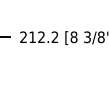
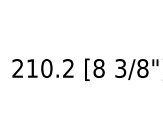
text: (41, 37) -> (46, 68), 212.2 -> 210.2

